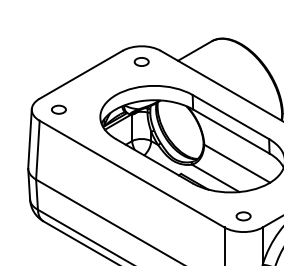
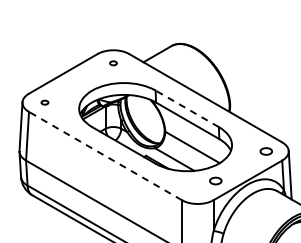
part: (141, 62) -> (113, 63), size x0.6
part: (58, 109) -> (44, 102), size x0.6
line: (231, 116) -> (187, 108), solid -> dashed
line: (132, 173) -> (105, 155), solid -> dashed
part: (243, 215) -> (215, 180), moved

